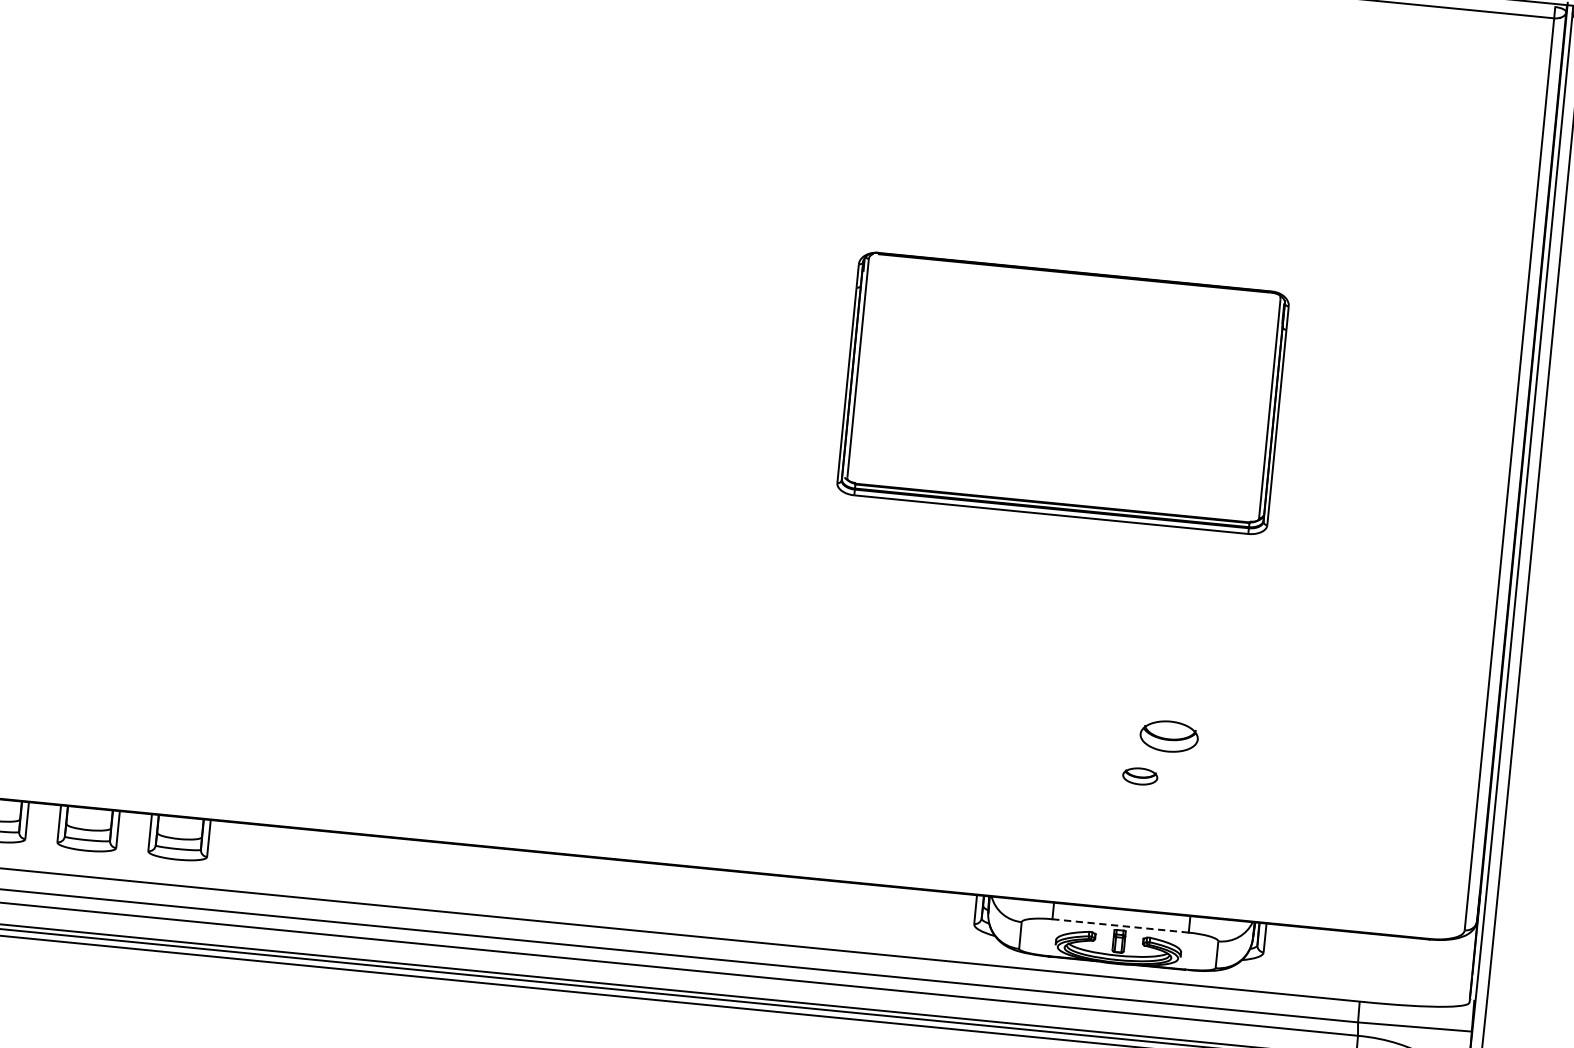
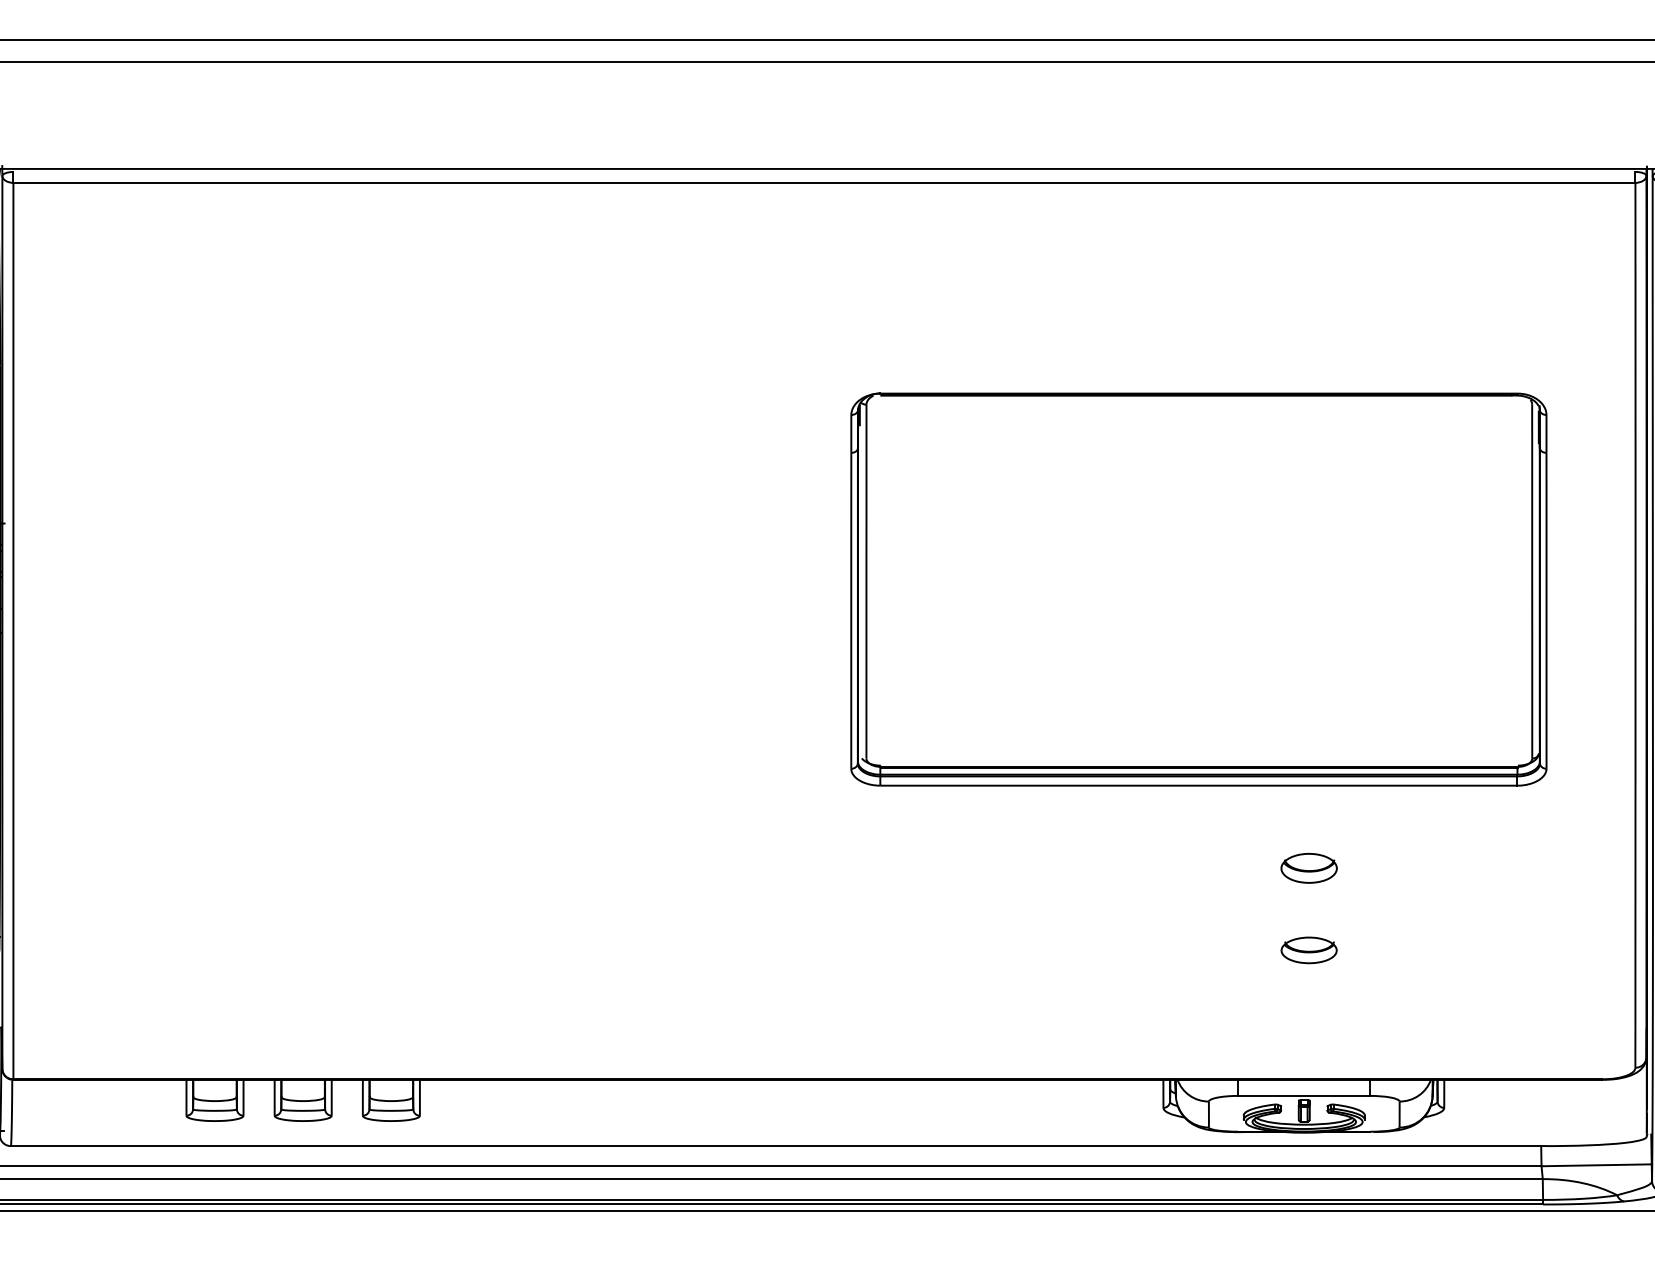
part: (1062, 393) -> (1198, 589), size x1.67
part: (1168, 735) -> (1308, 867), moved
part: (1139, 776) -> (1308, 950), size x1.67
line: (1119, 925) -> (1303, 1095), dashed -> solid

